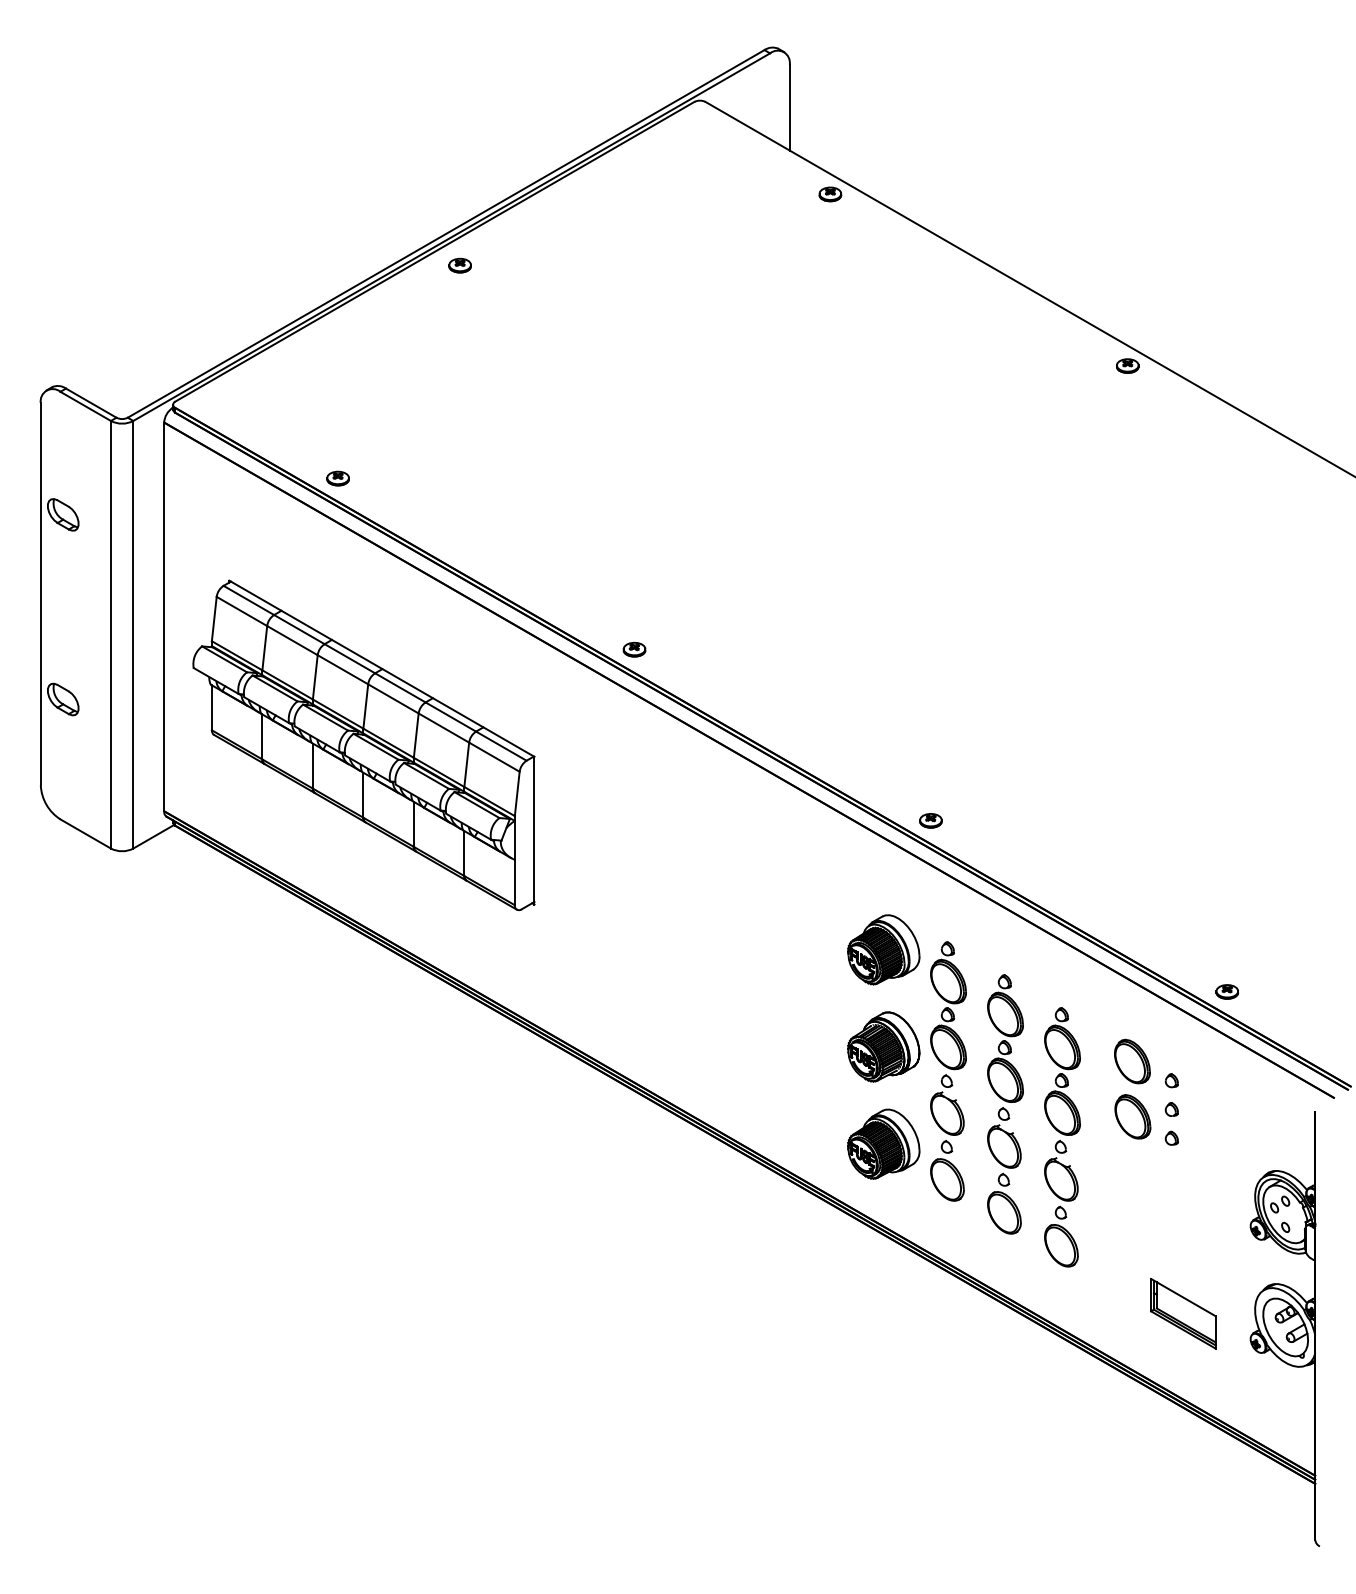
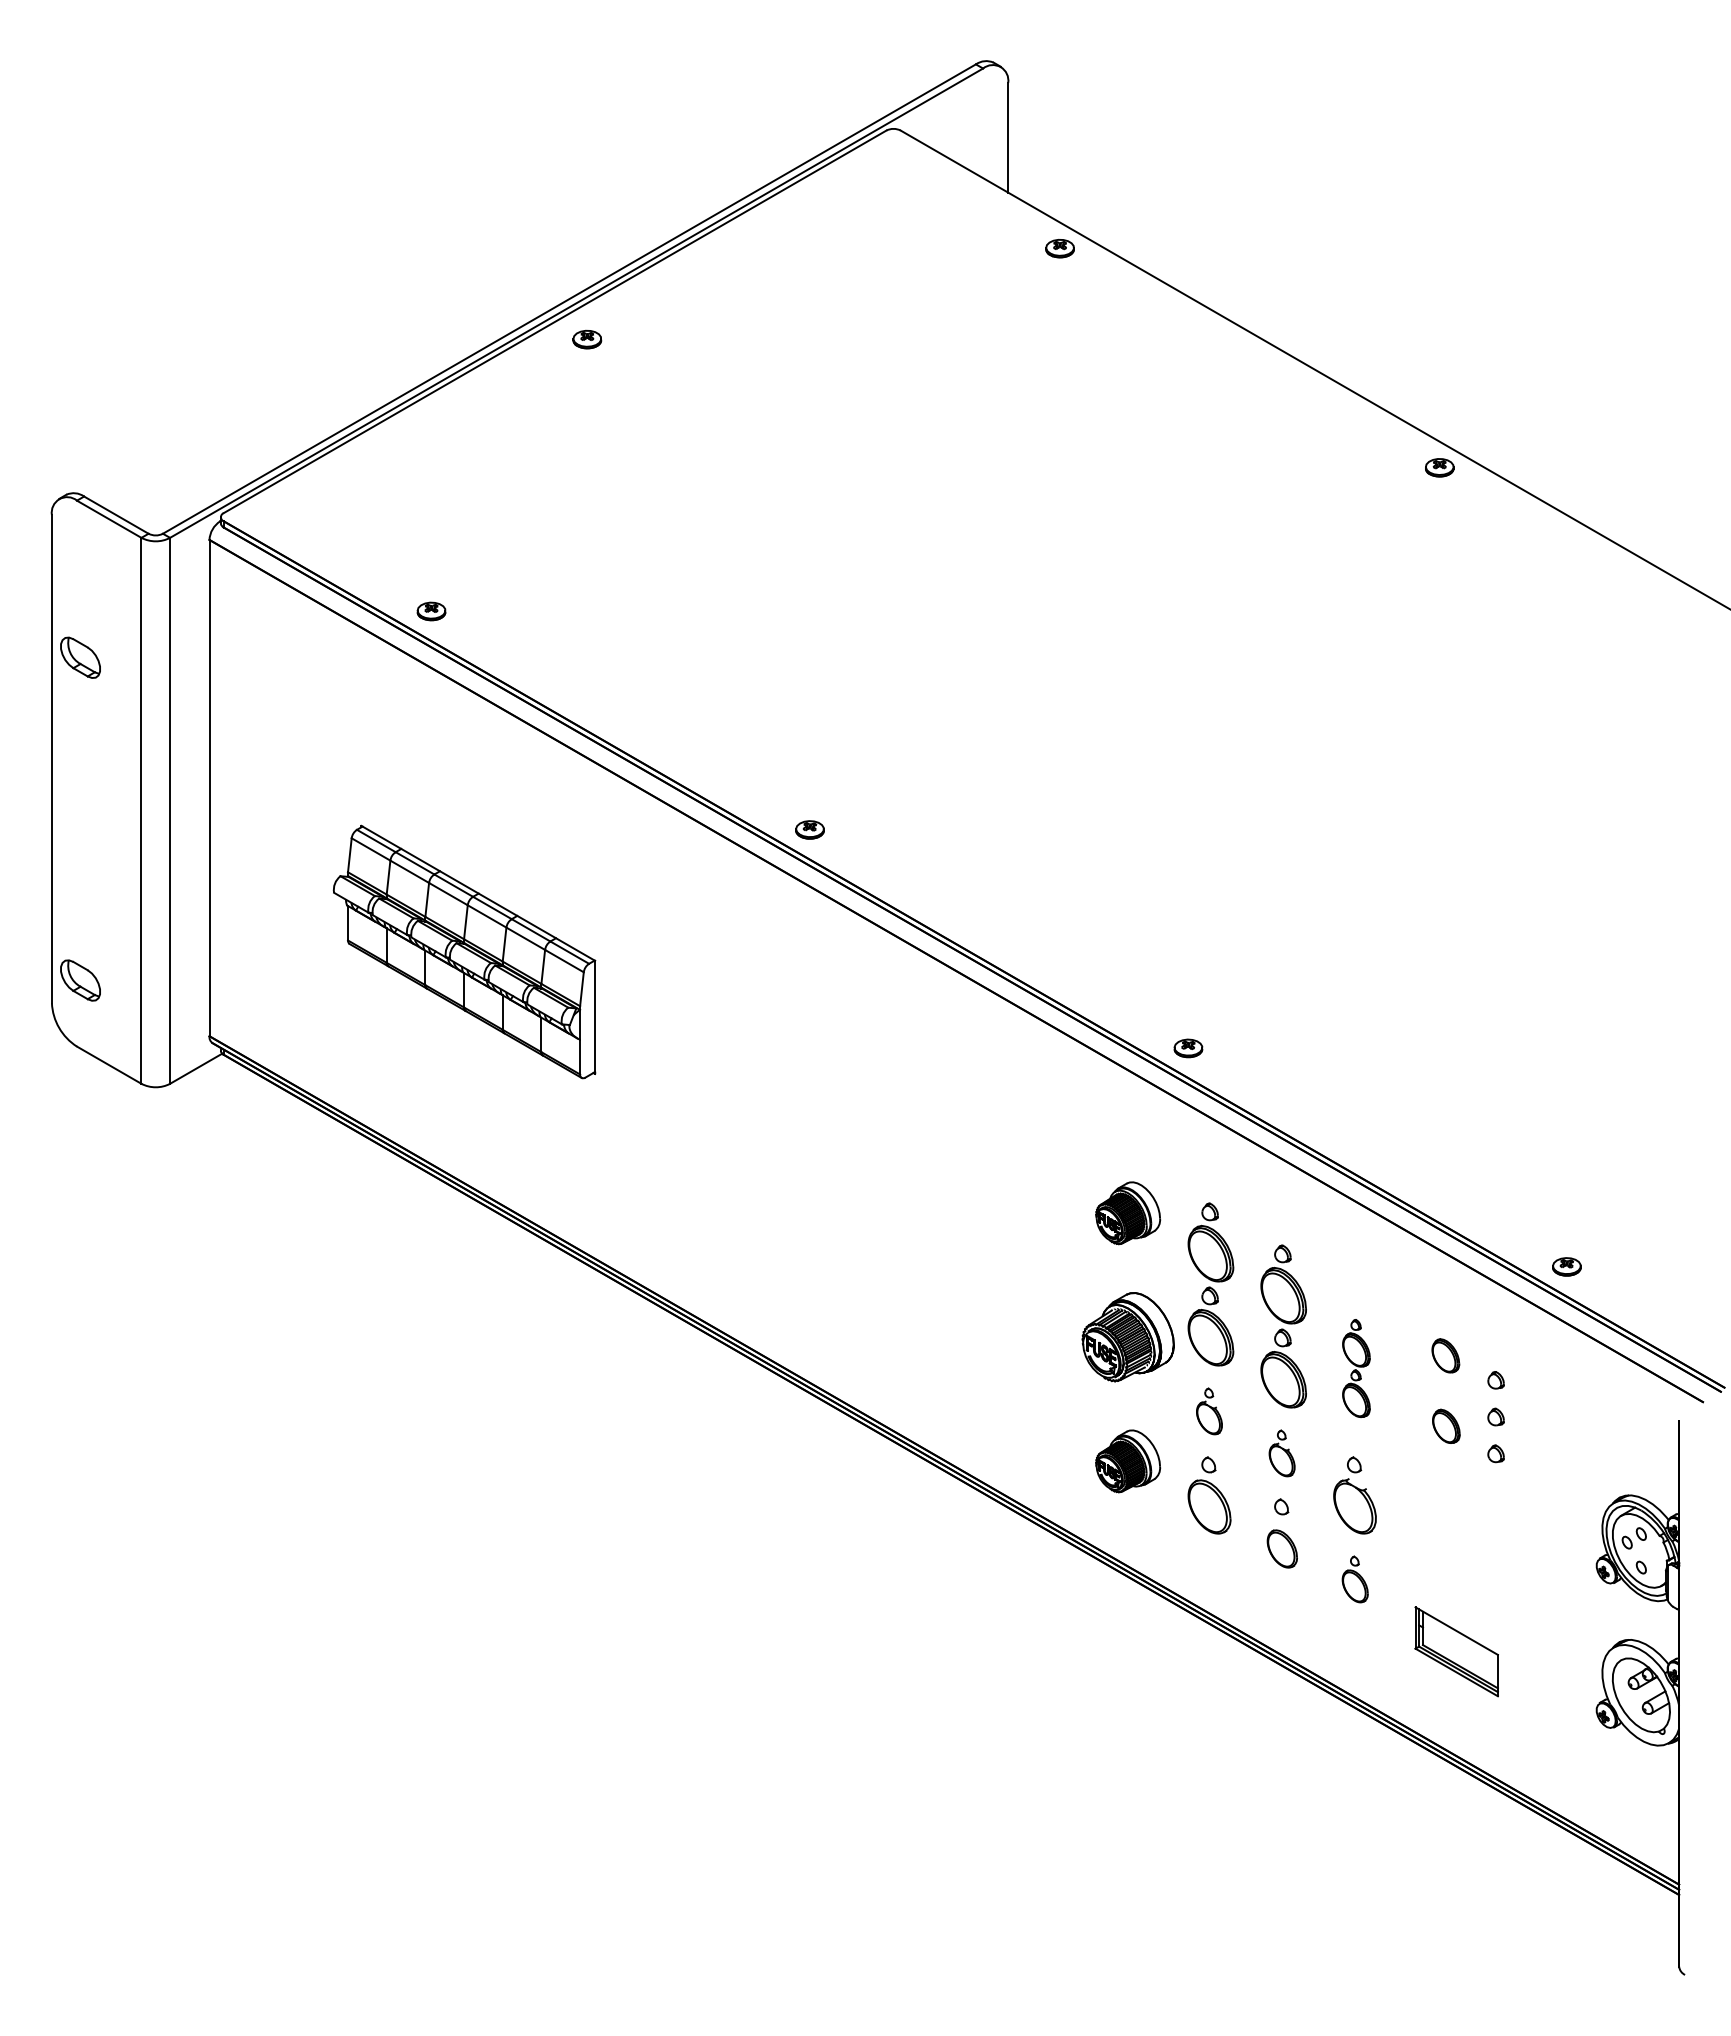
part: (63, 699) -> (80, 980), moved
part: (363, 744) -> (464, 951), size x0.6
part: (883, 950) -> (1127, 1213), size x0.7
part: (1132, 1061) -> (1445, 1355), size x0.6
part: (1062, 1071) -> (1356, 1368), size x0.6
part: (947, 1105) -> (1209, 1411), size x0.6
part: (1133, 1116) -> (1446, 1426), size x0.6
part: (1003, 1138) -> (1281, 1453), size x0.6
part: (883, 1144) -> (1127, 1461), size x0.7
part: (1004, 1212) -> (1282, 1548), size x0.7
part: (1061, 1236) -> (1355, 1579), size x0.6
part: (1183, 1313) -> (1456, 1651), moved

